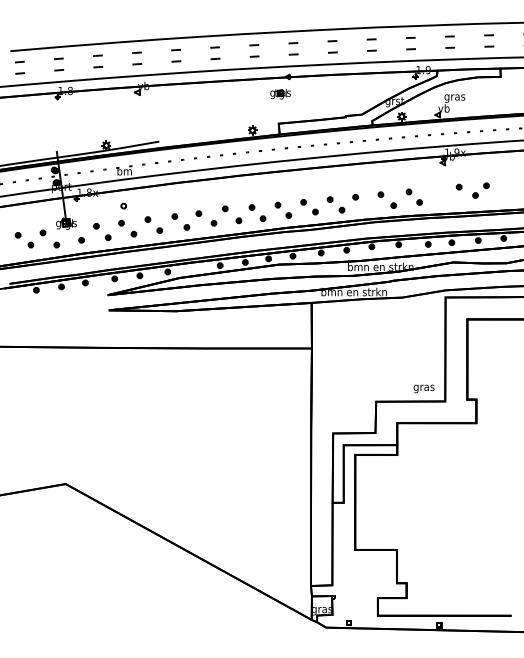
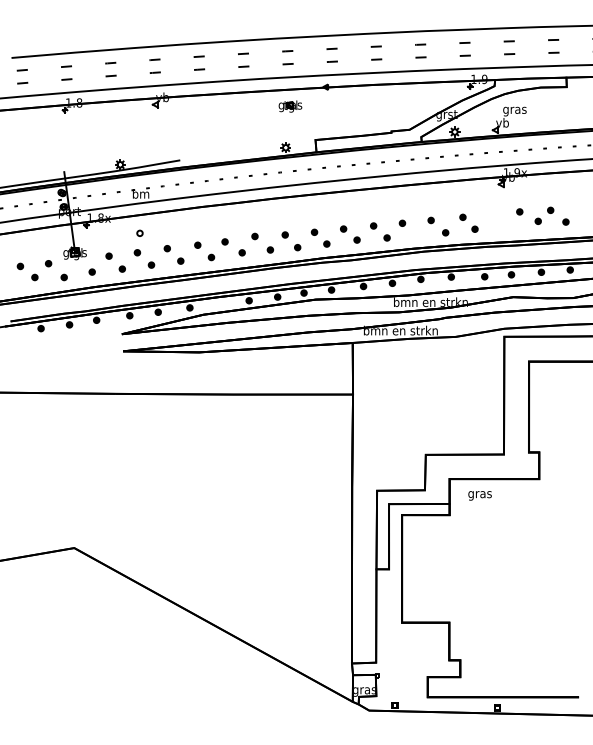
part: (280, 93) -> (290, 105), moved
part: (499, 195) -> (565, 221), added
text: (423, 388) -> (479, 495), moved

